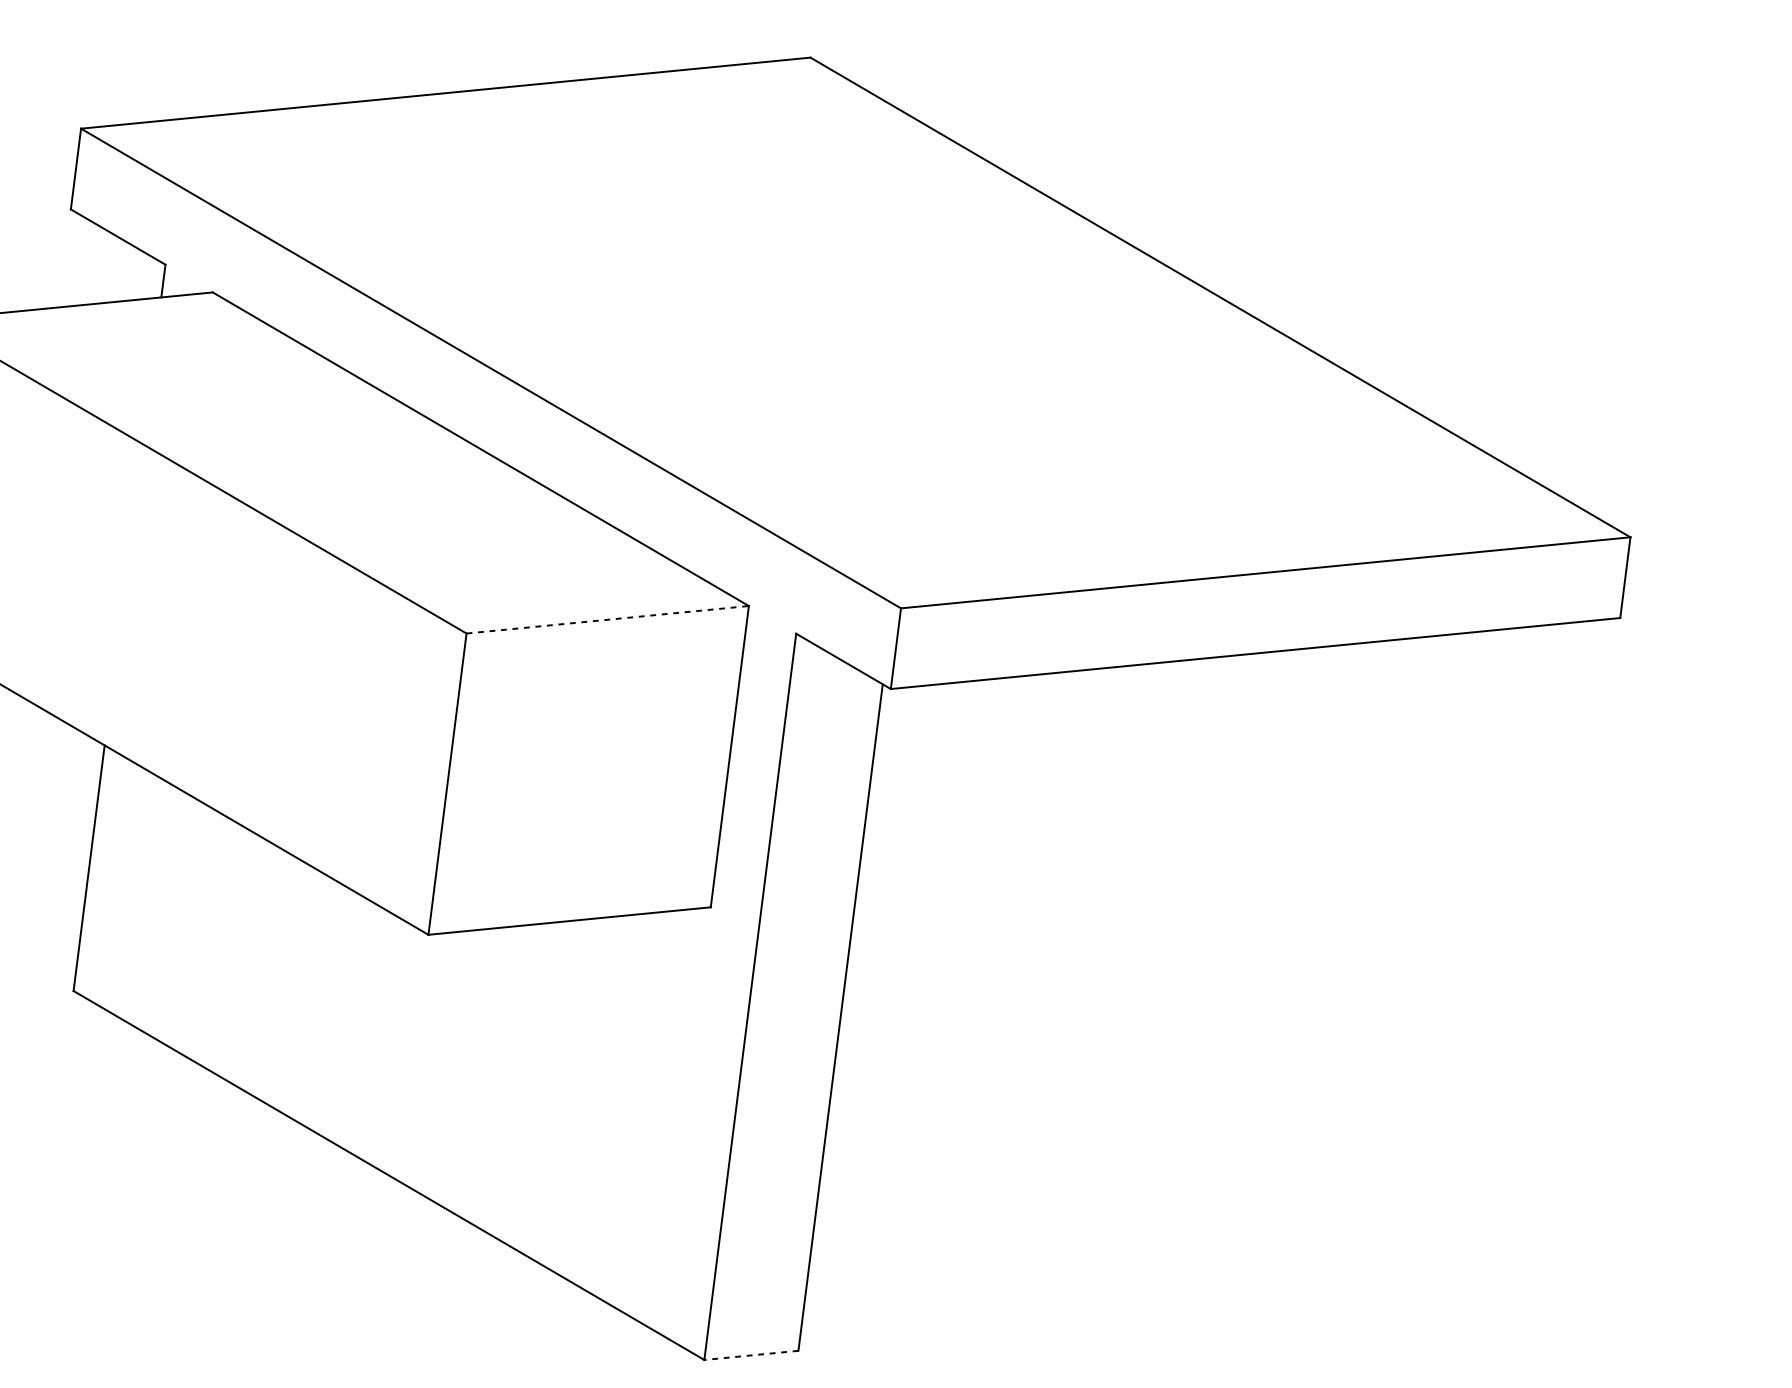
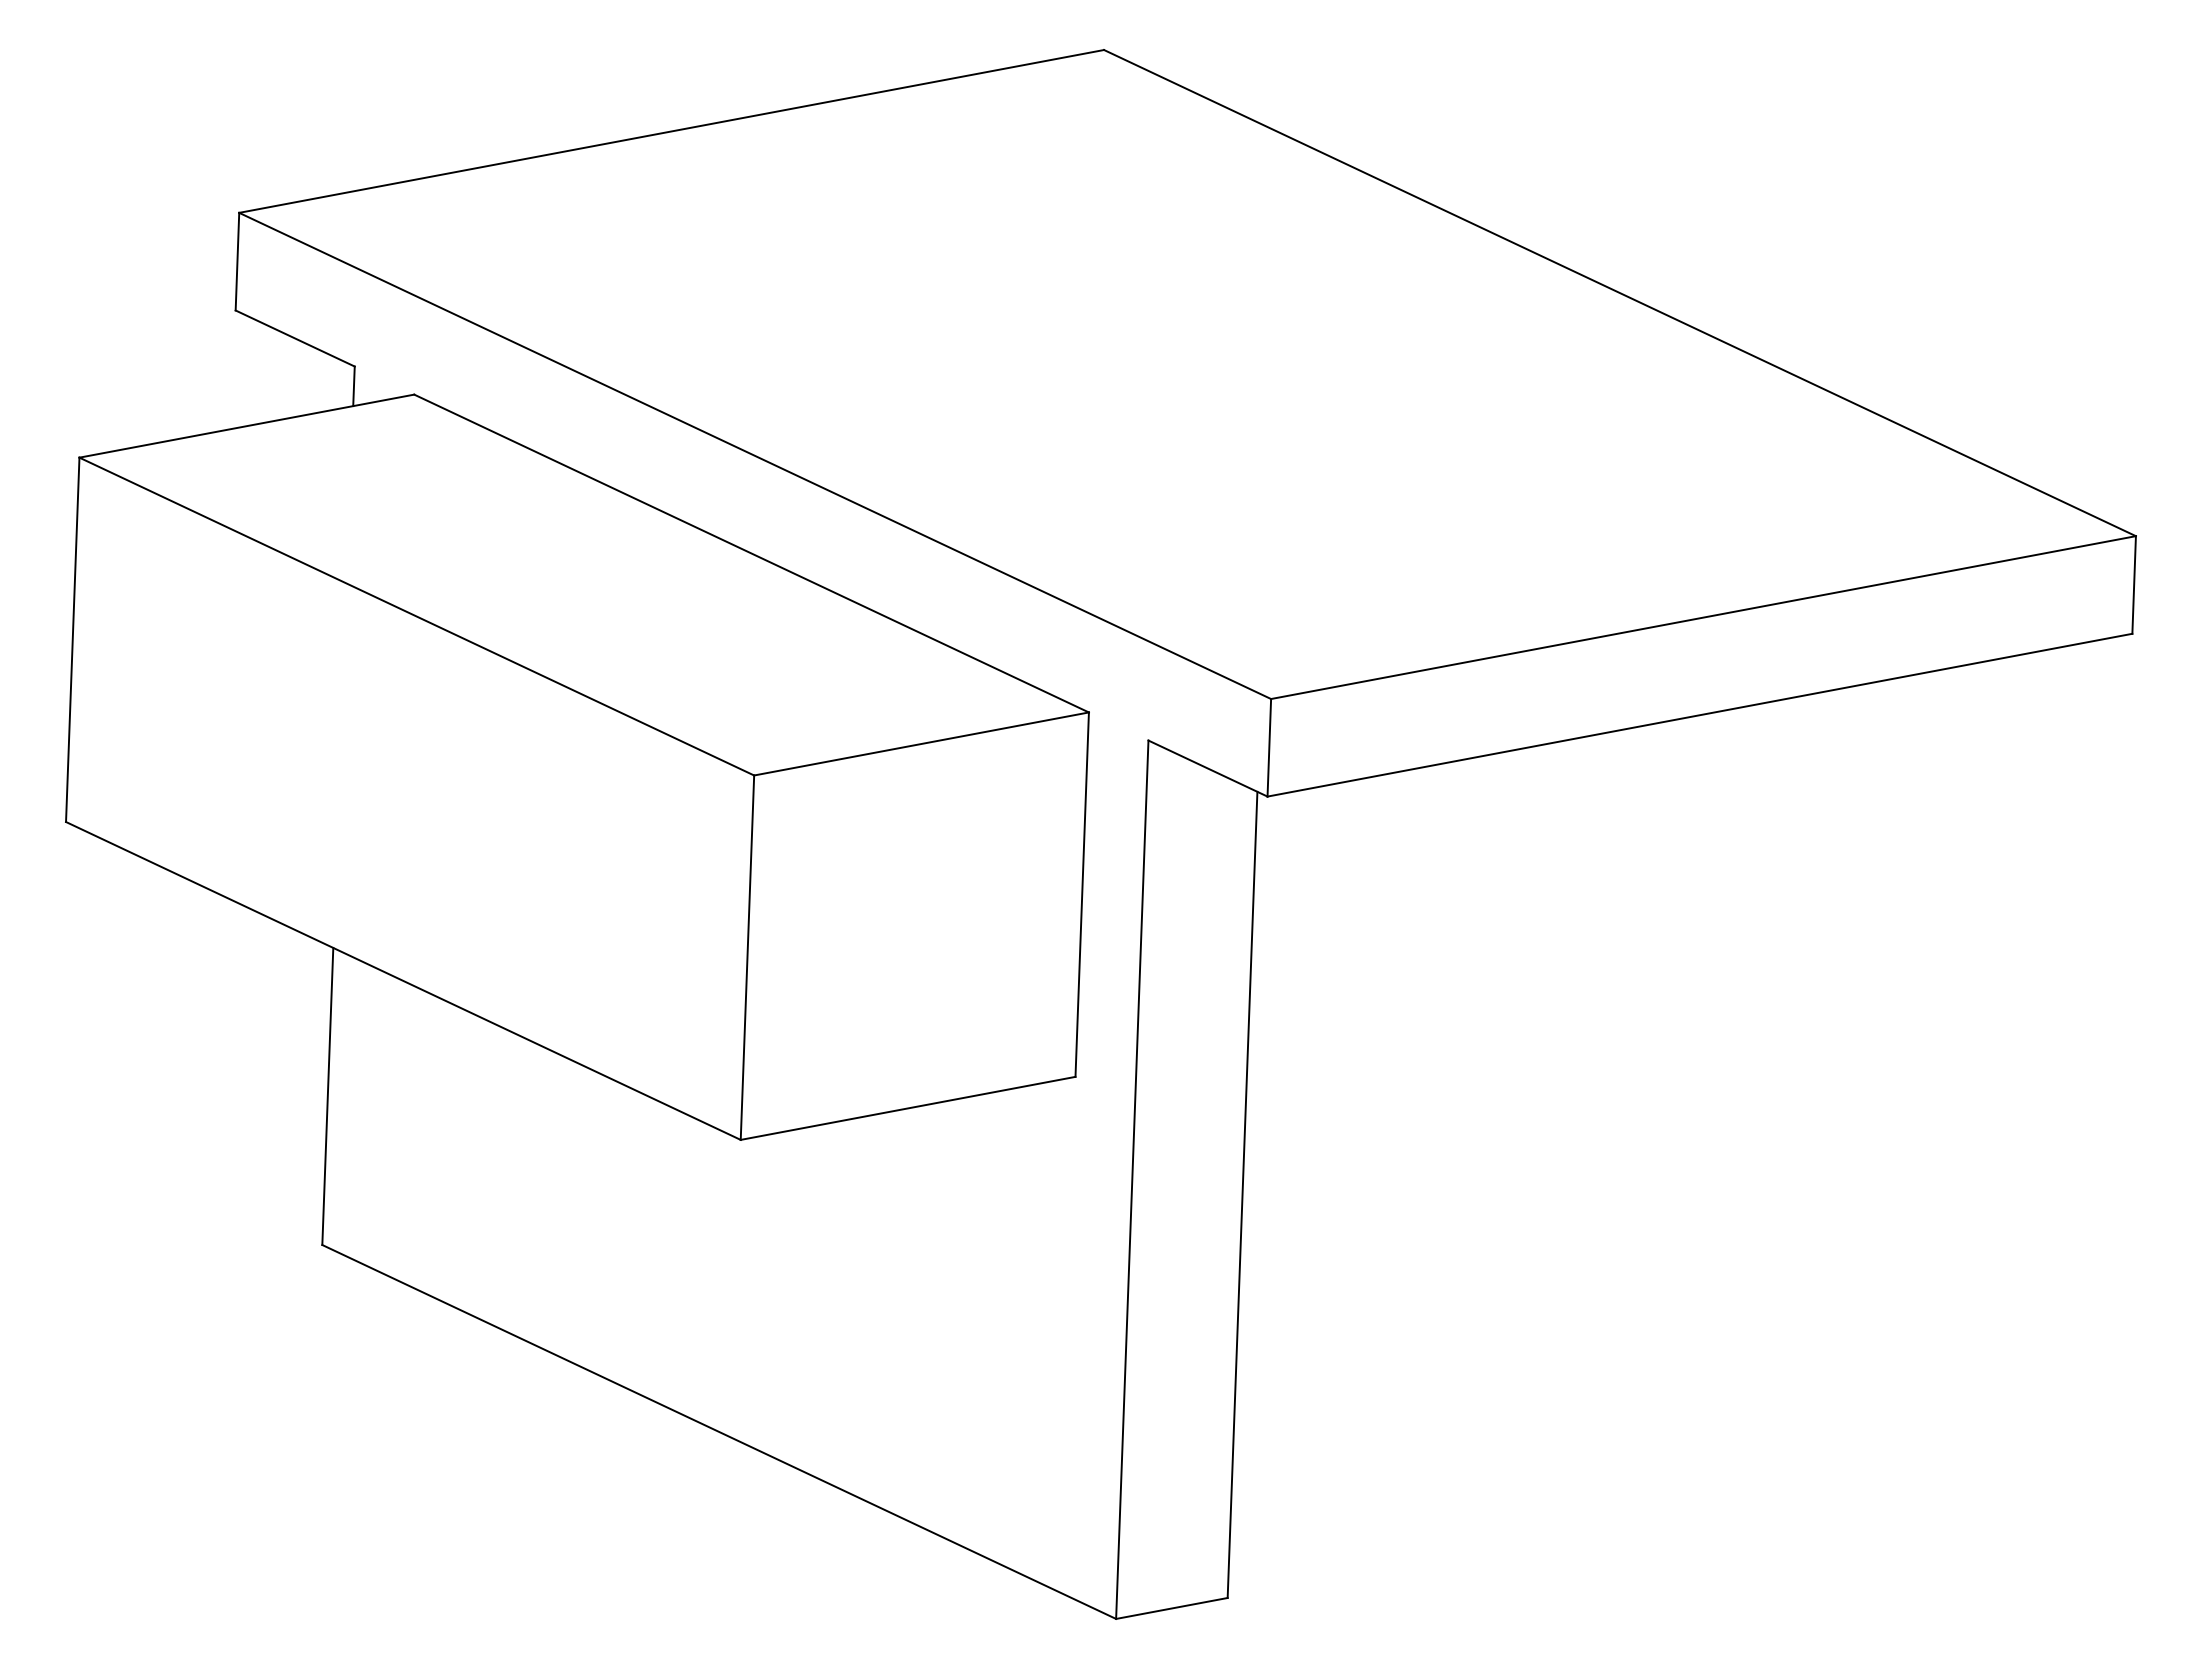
line: (608, 619) -> (922, 743), dashed -> solid
line: (751, 1355) -> (1171, 1608), dashed -> solid

